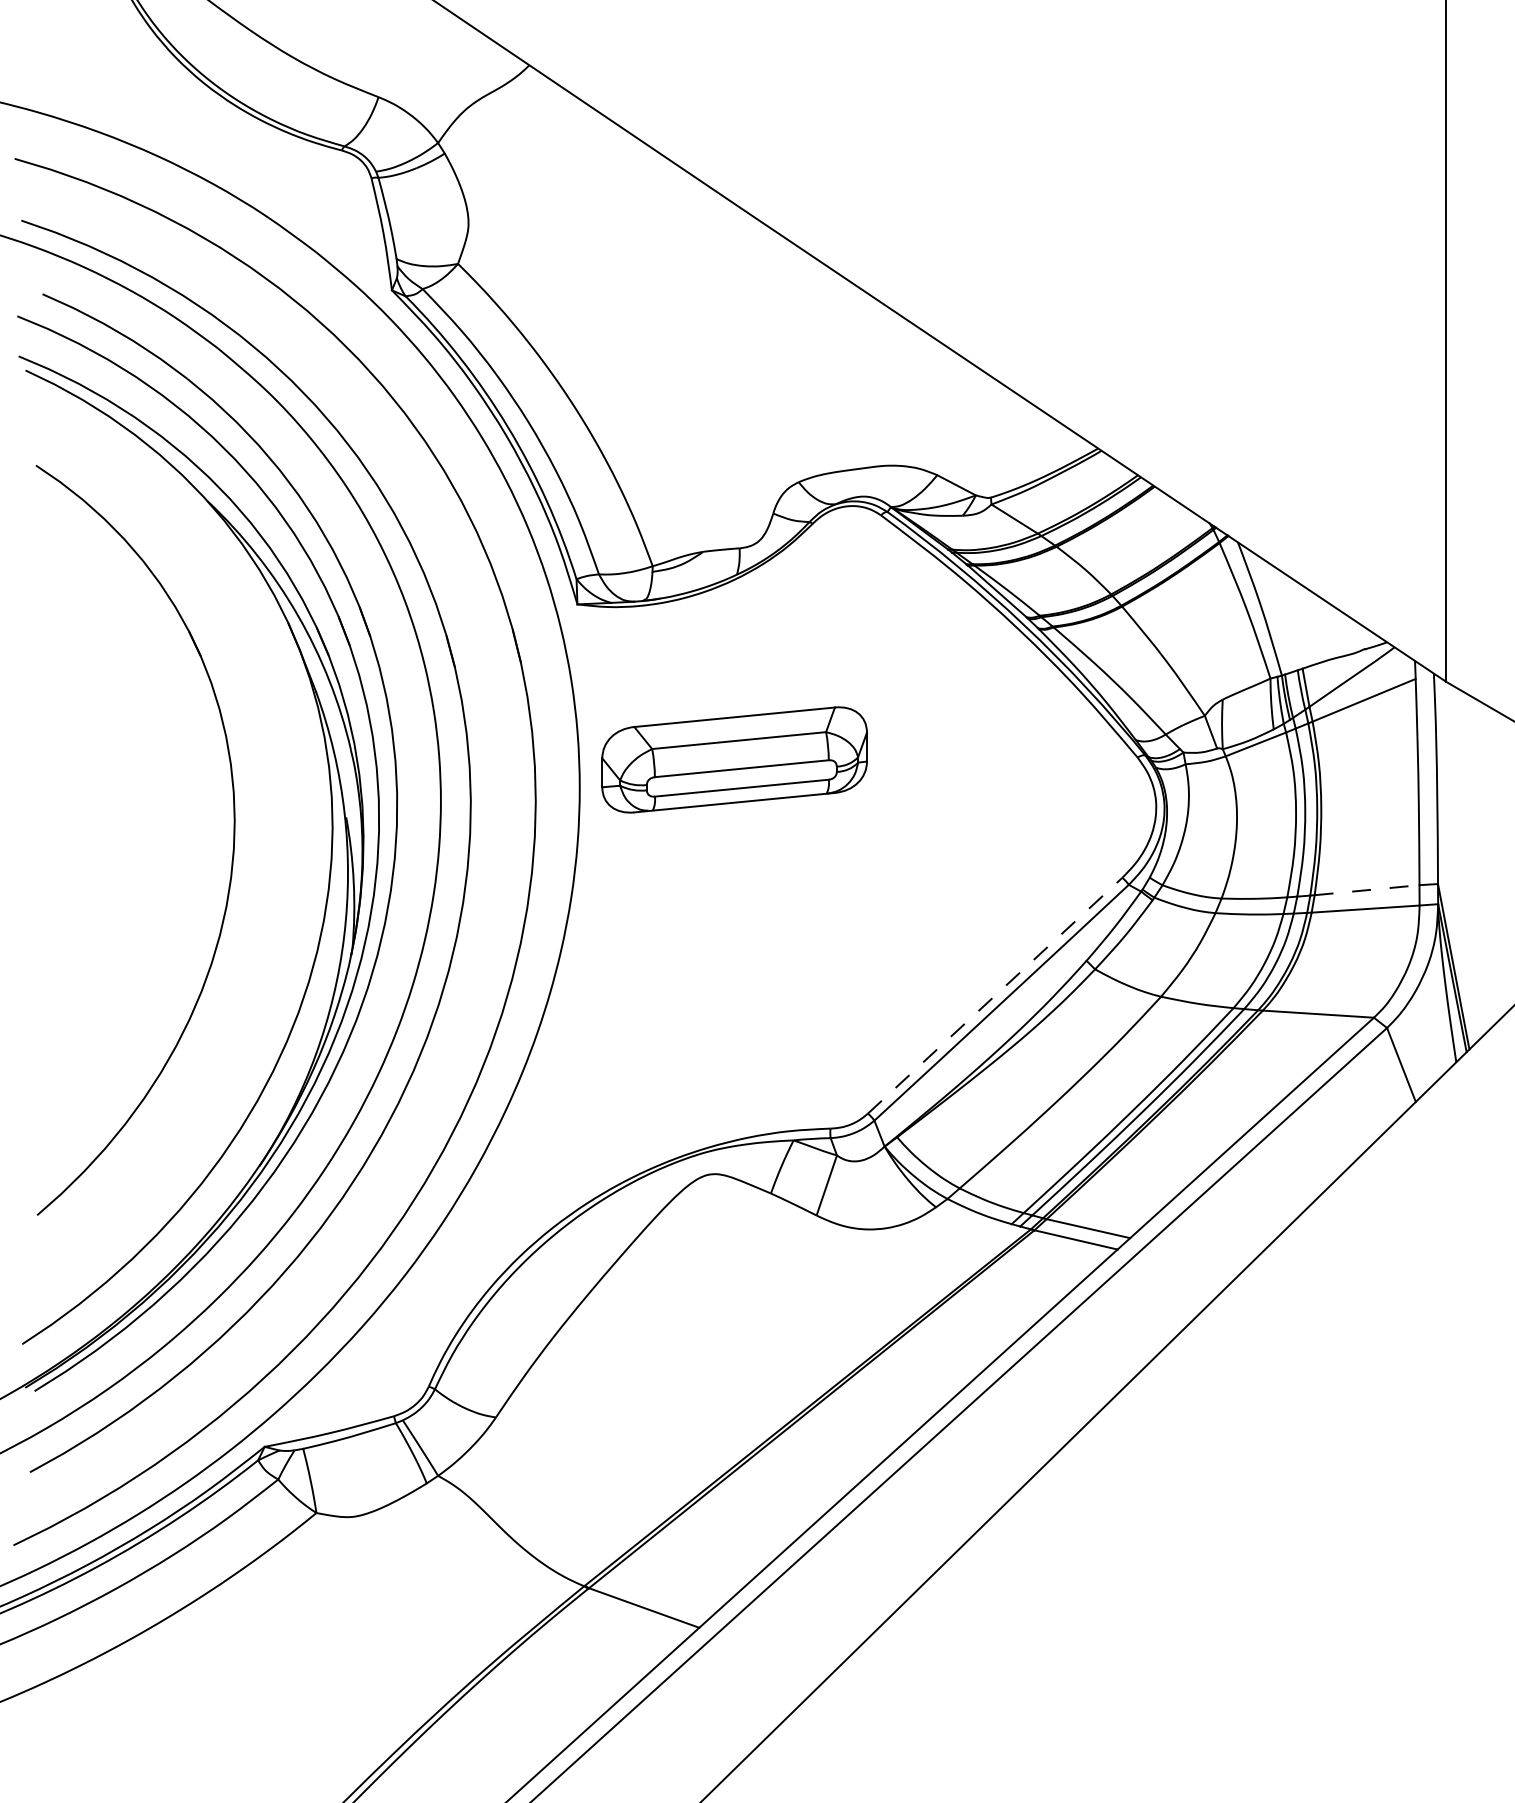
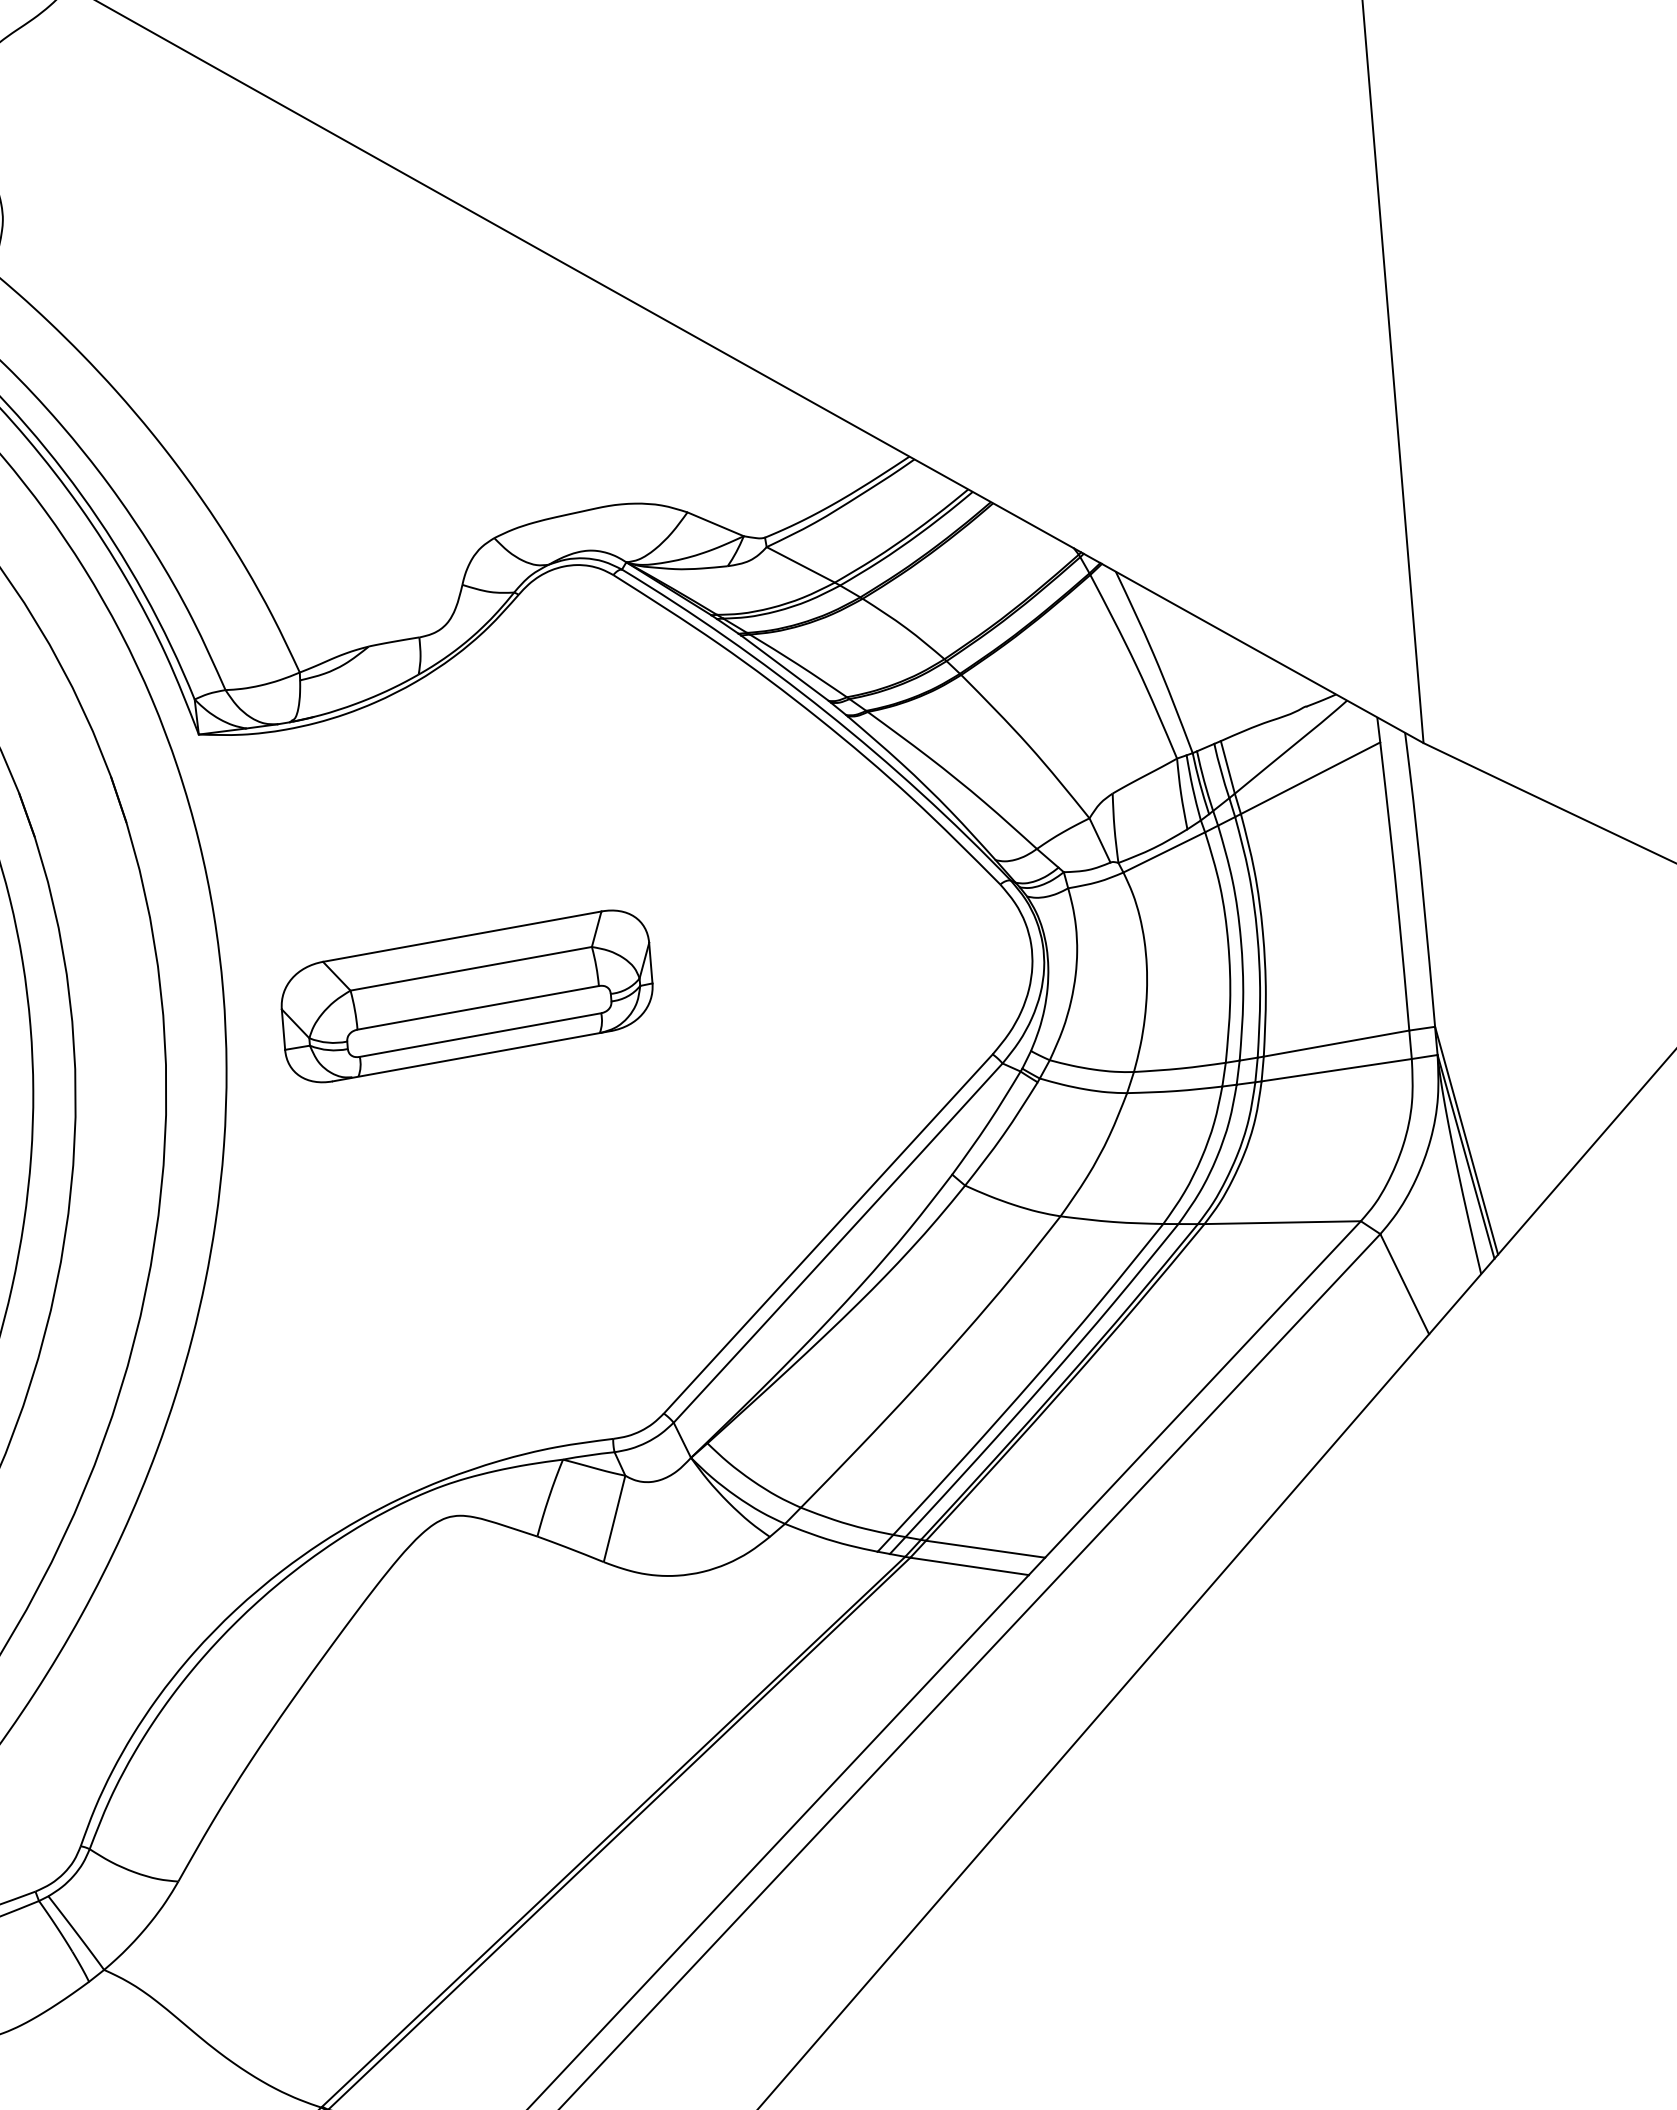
part: (734, 759) -> (466, 995), moved
line: (1367, 890) -> (1337, 1043), dashed -> solid
line: (995, 995) -> (828, 1233), dashed -> solid

